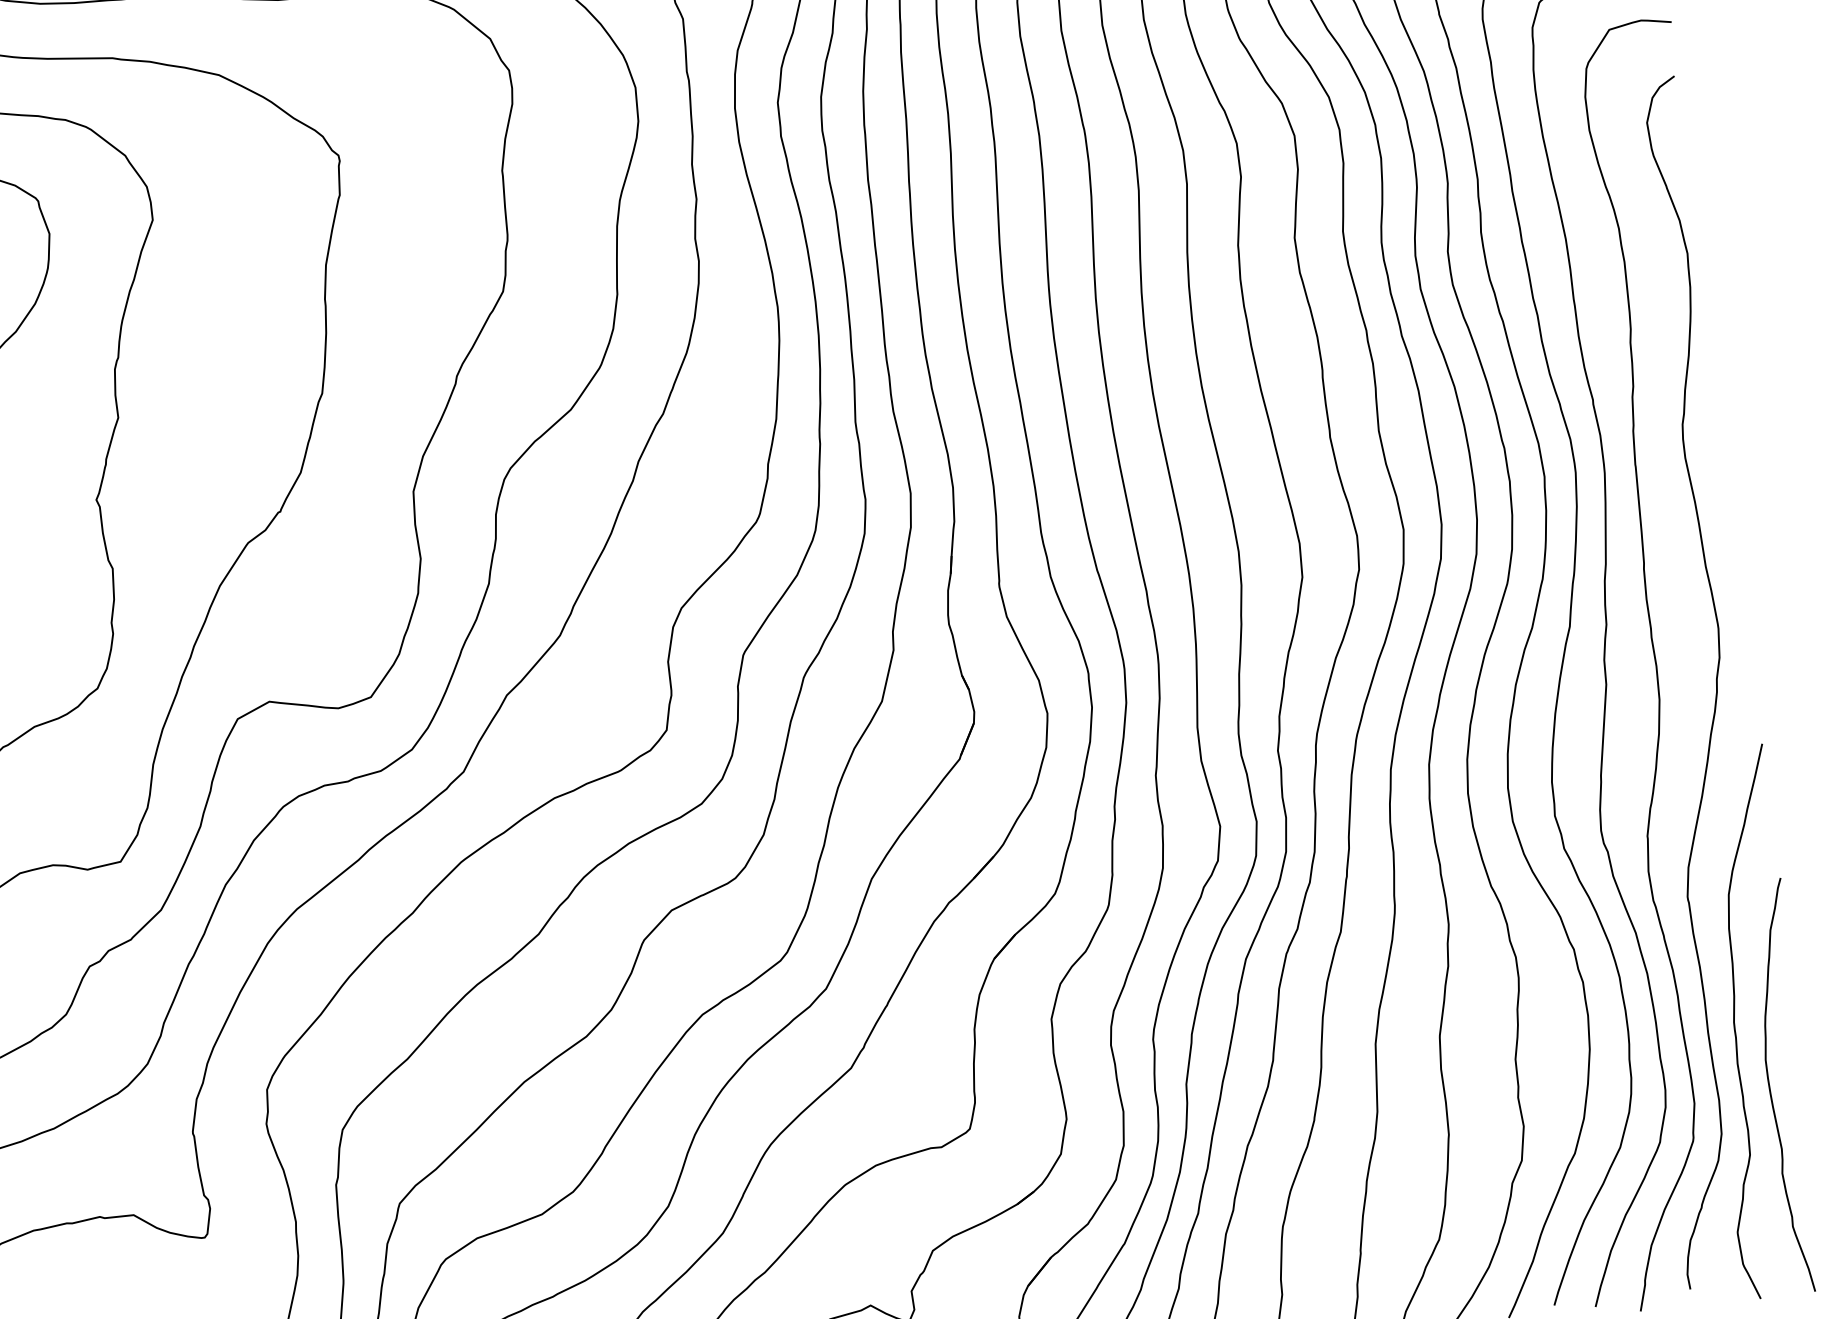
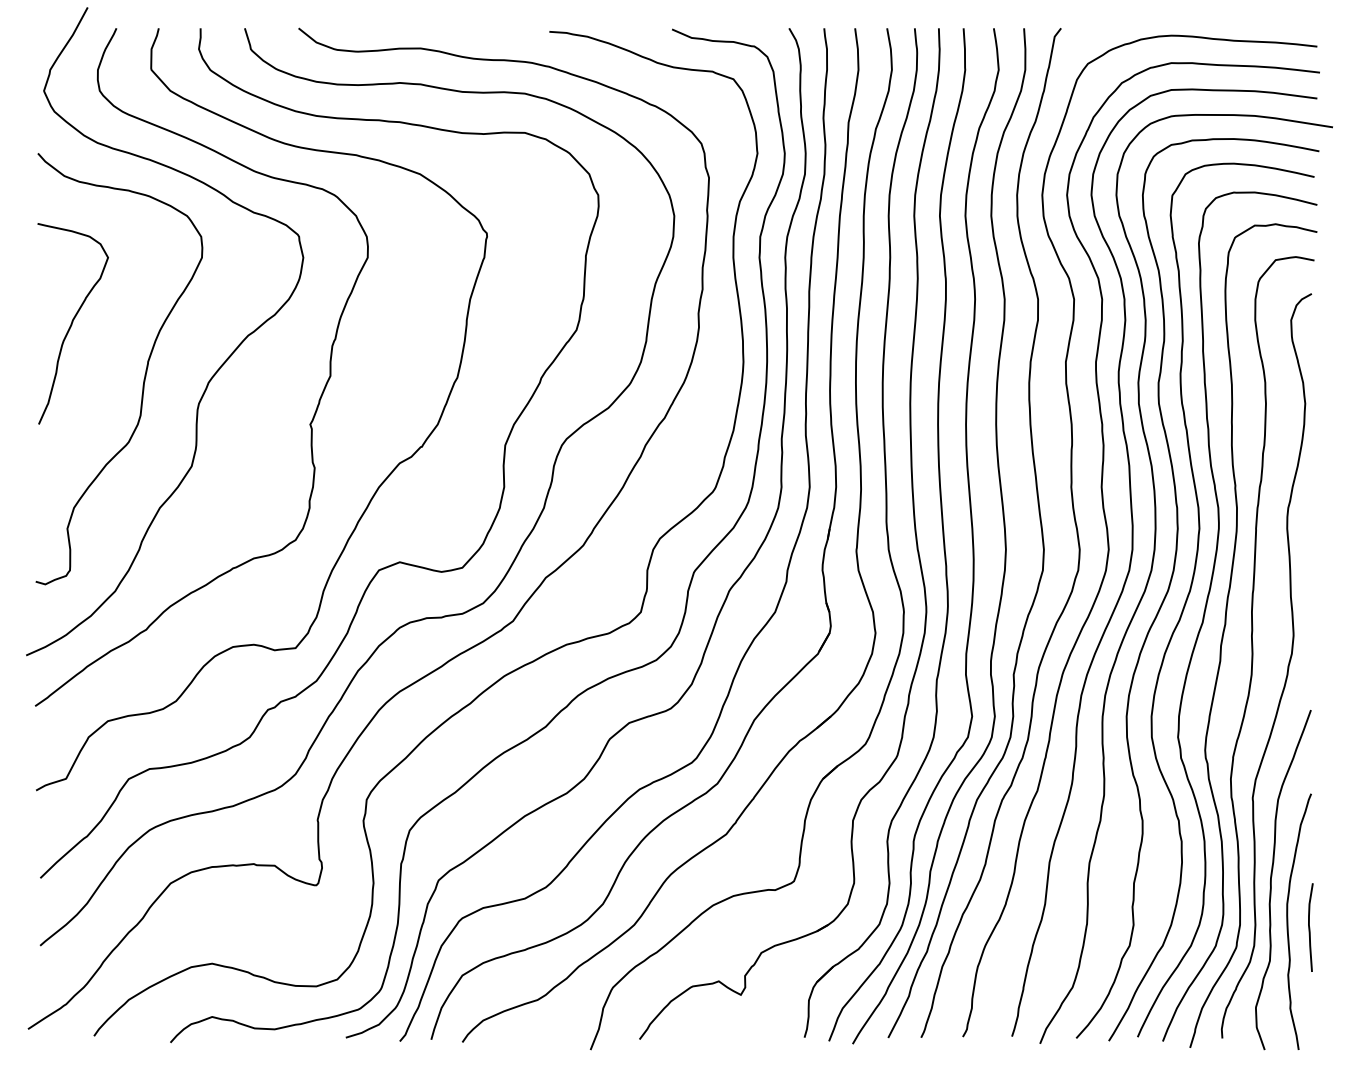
curve: (1807, 1092) -> (1310, 927), added

